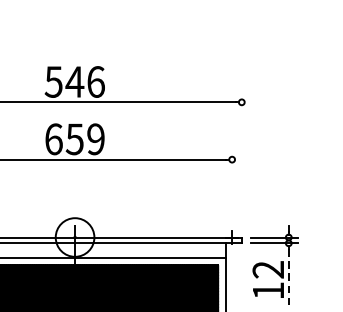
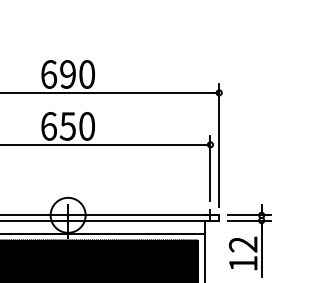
text: (74, 82) -> (67, 74), 546 -> 690
text: (96, 139) -> (87, 126), 659 -> 650
line: (242, 160) -> (219, 145), added
line: (232, 185) -> (210, 168), added
line: (288, 277) -> (261, 251), dashed -> solid

